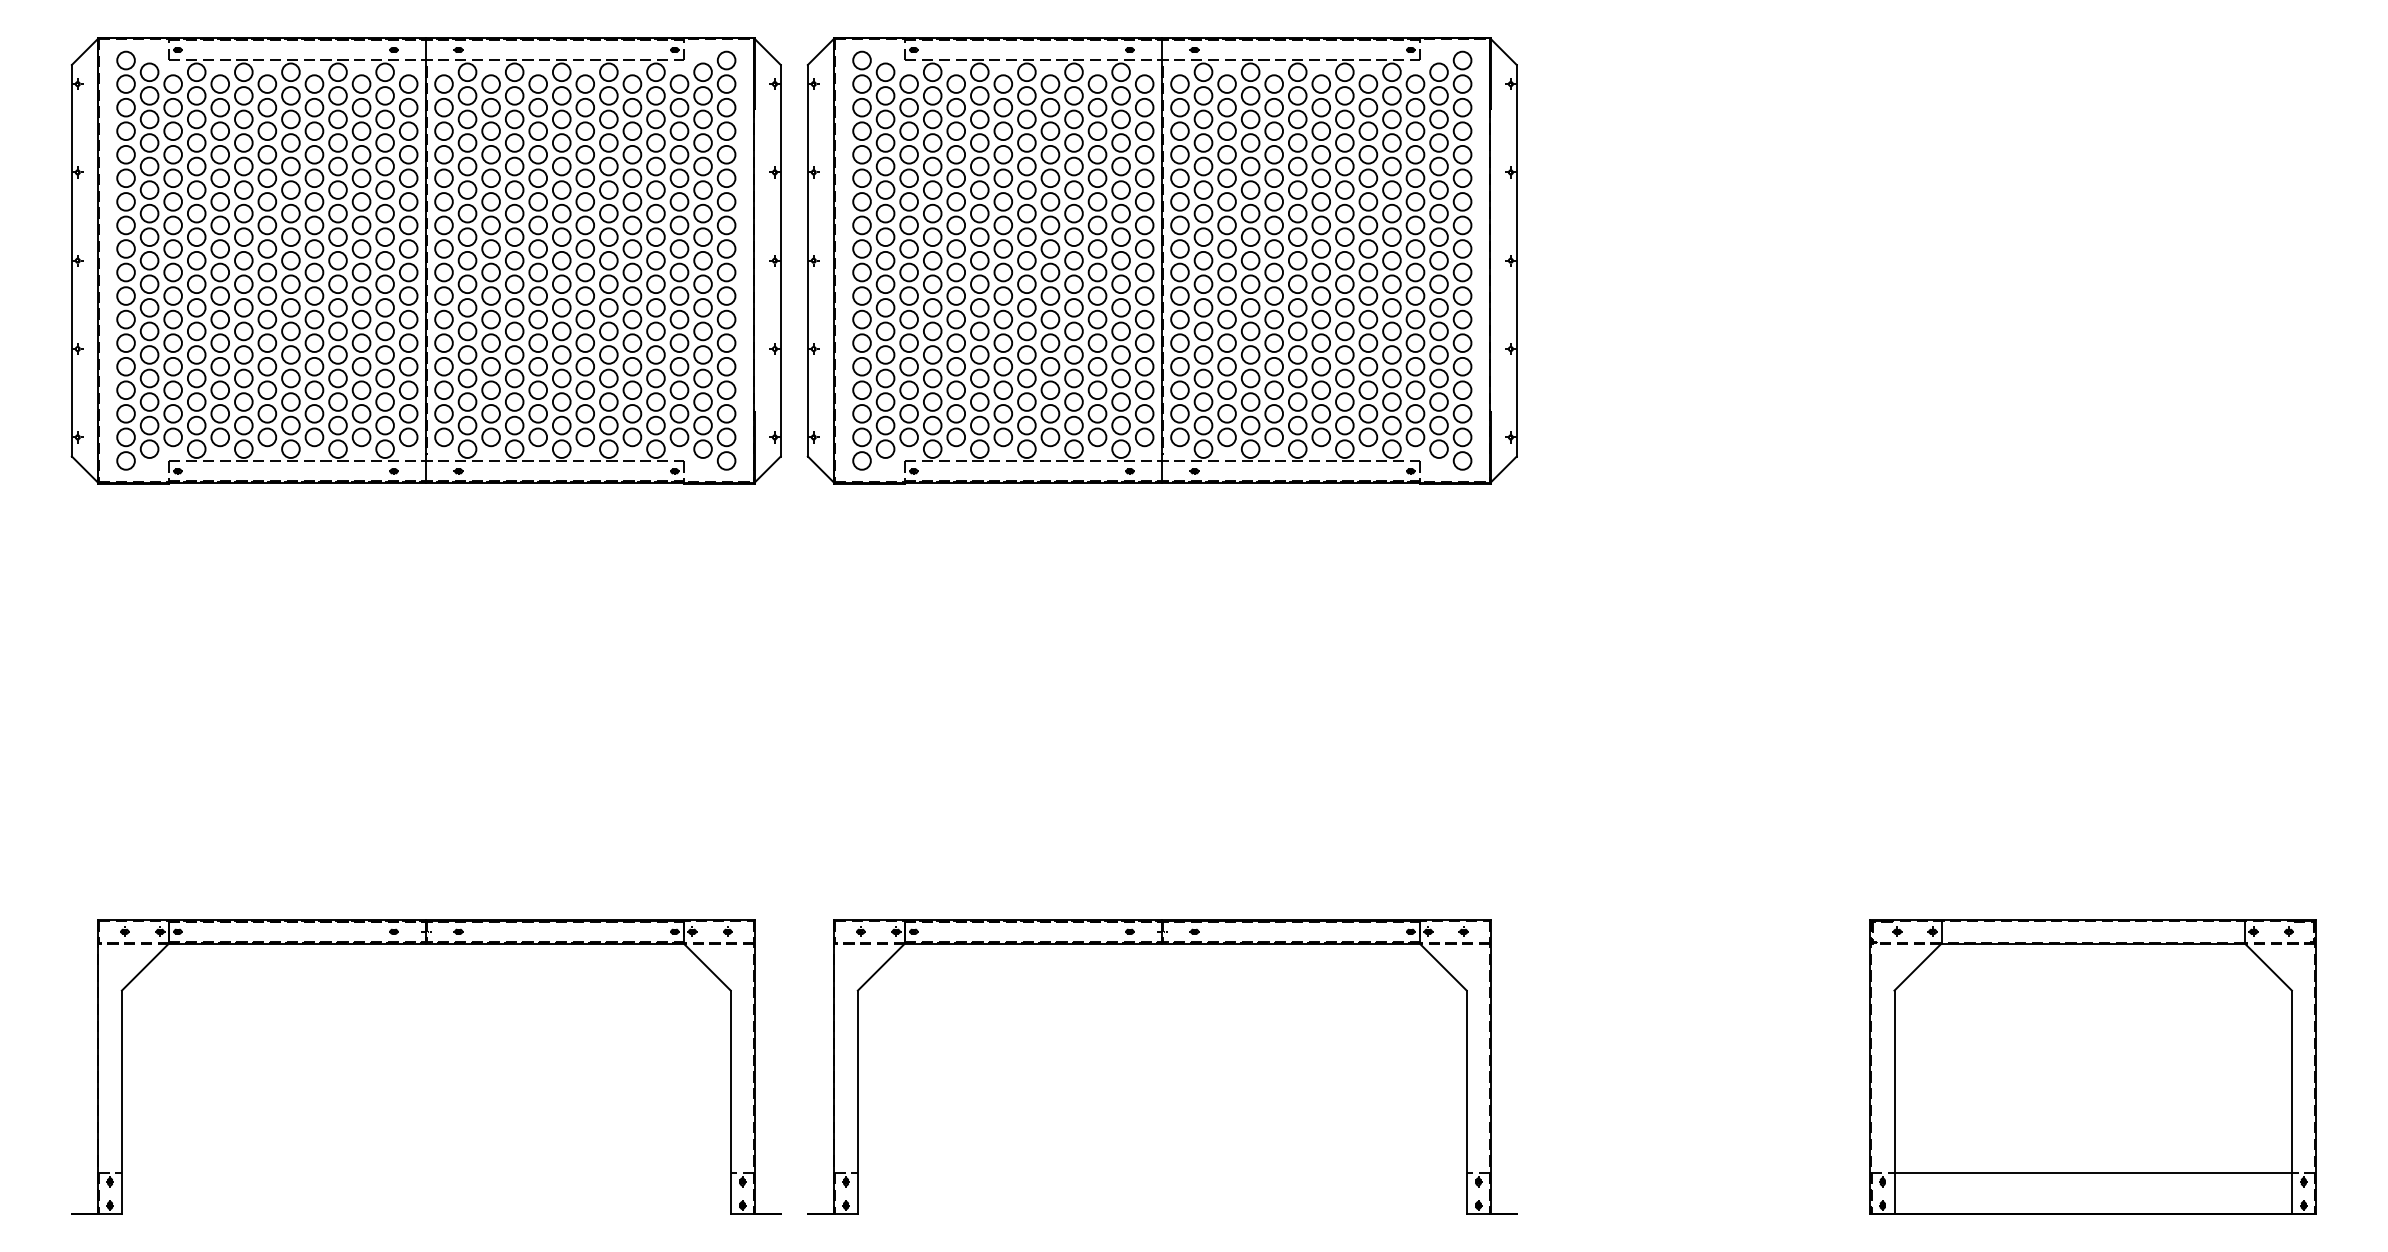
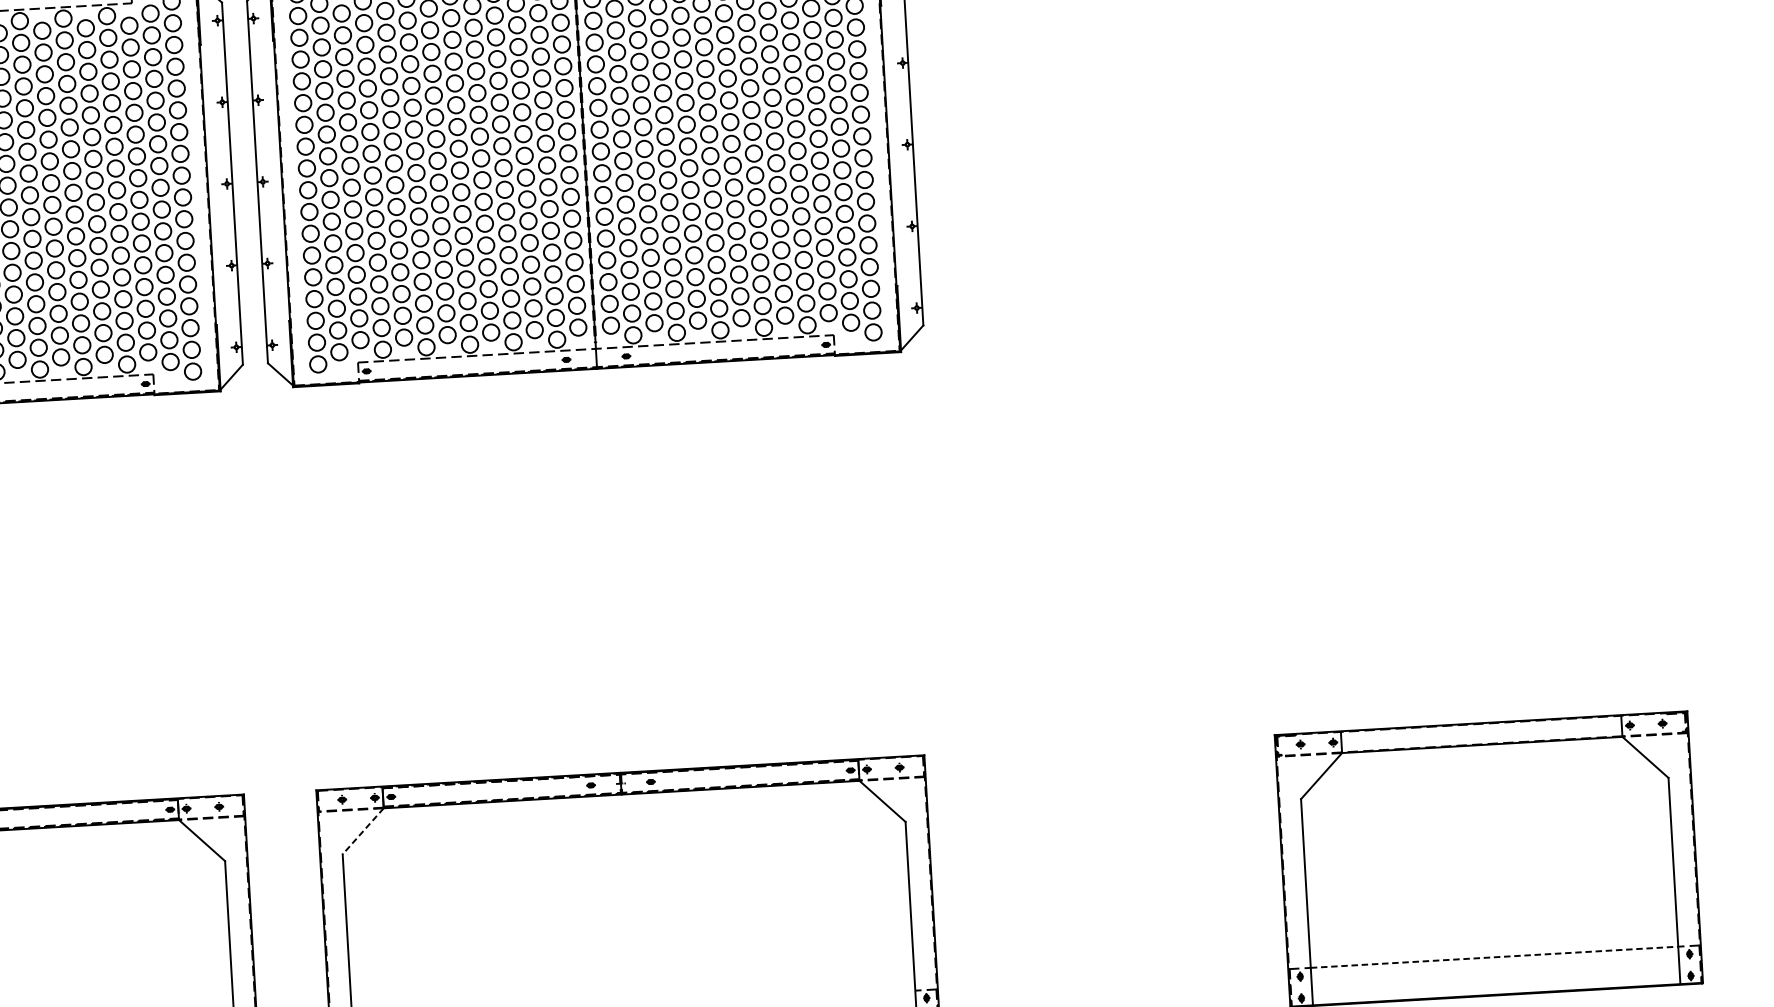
line: (881, 967) -> (363, 831), solid -> dashed
line: (2093, 1173) -> (1494, 957), solid -> dashed

